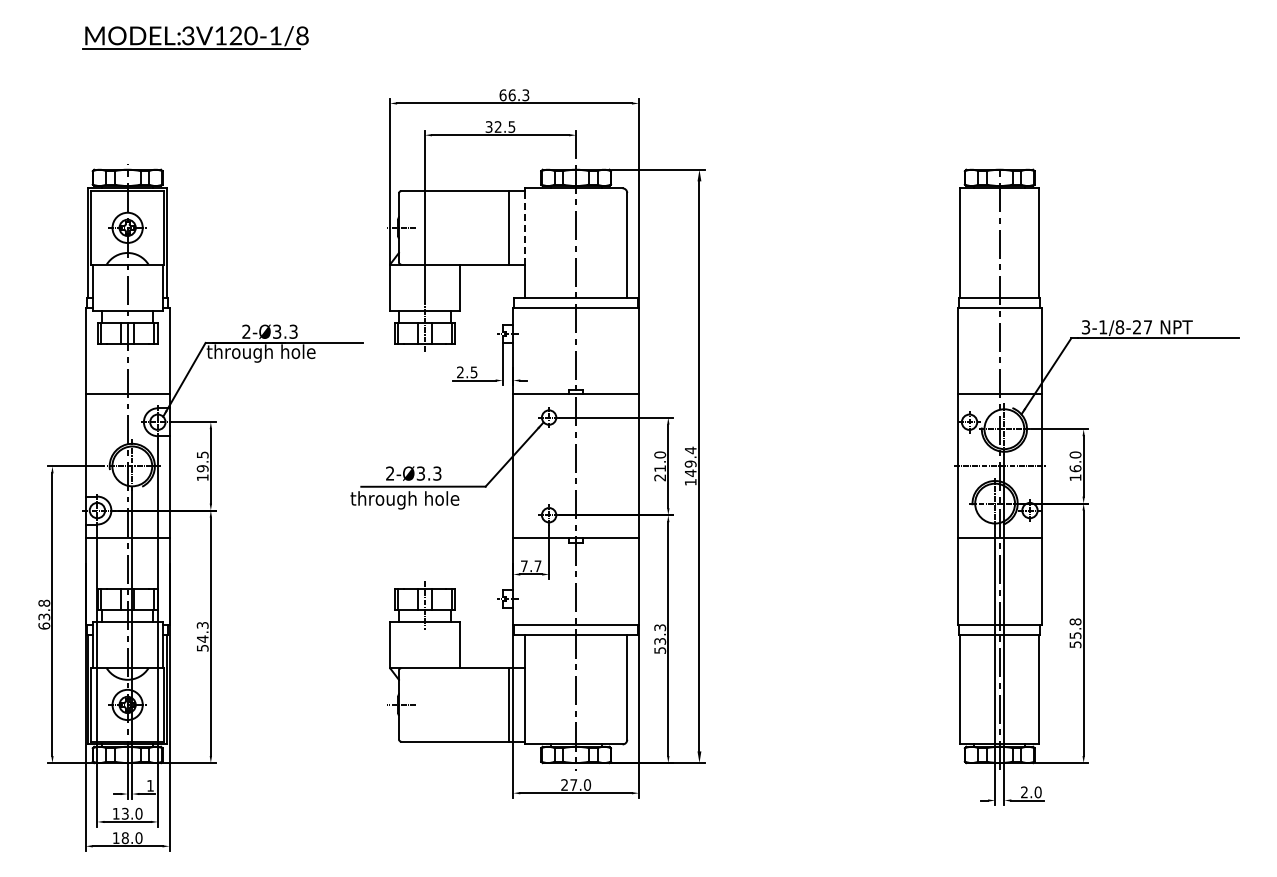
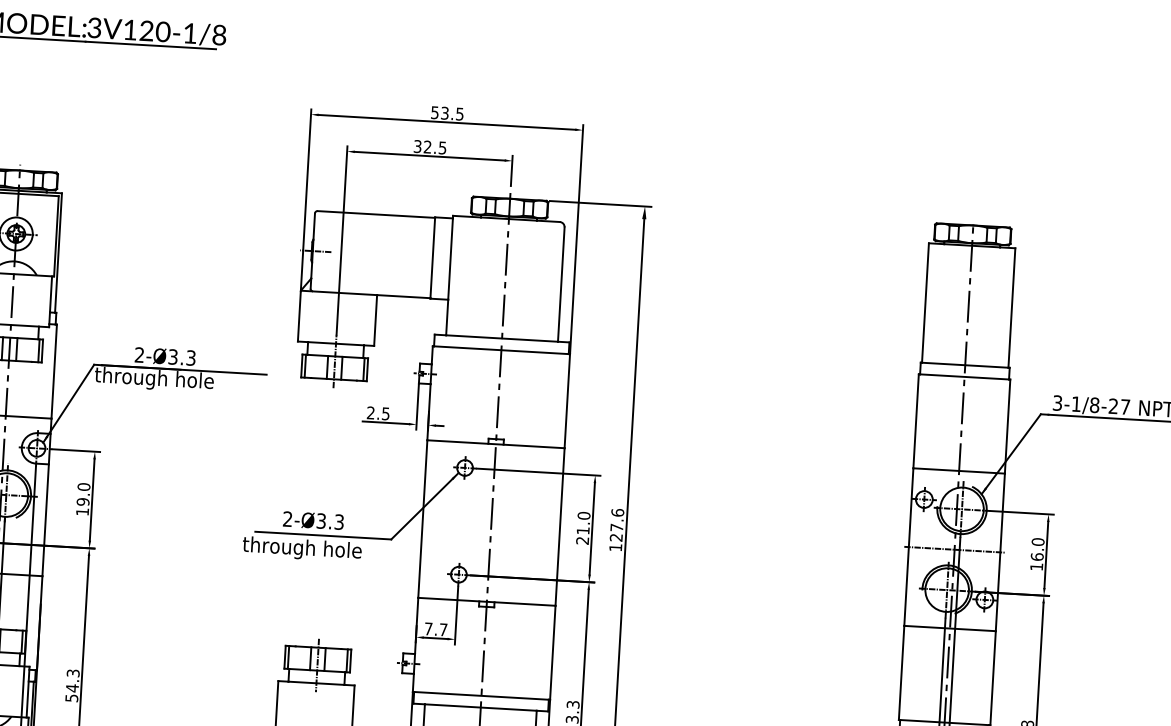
text: (514, 95) -> (447, 113), 66.3 -> 53.5
line: (524, 227) -> (450, 258), dashed -> solid
text: (202, 454) -> (83, 486), 19.5 -> 19.0
text: (690, 461) -> (616, 524), 149.4 -> 127.6

